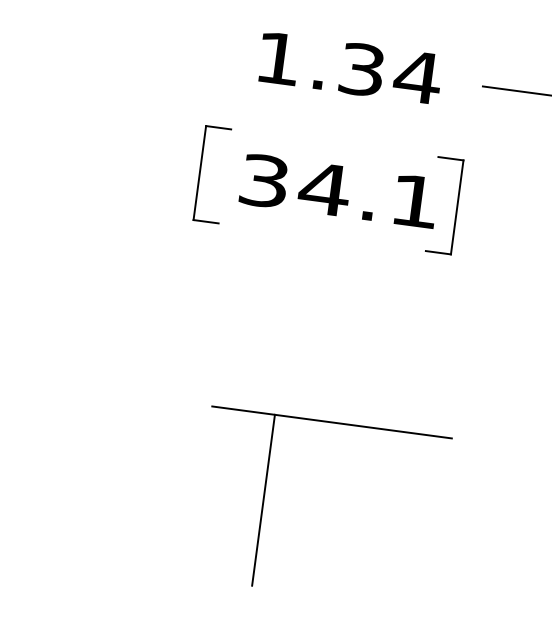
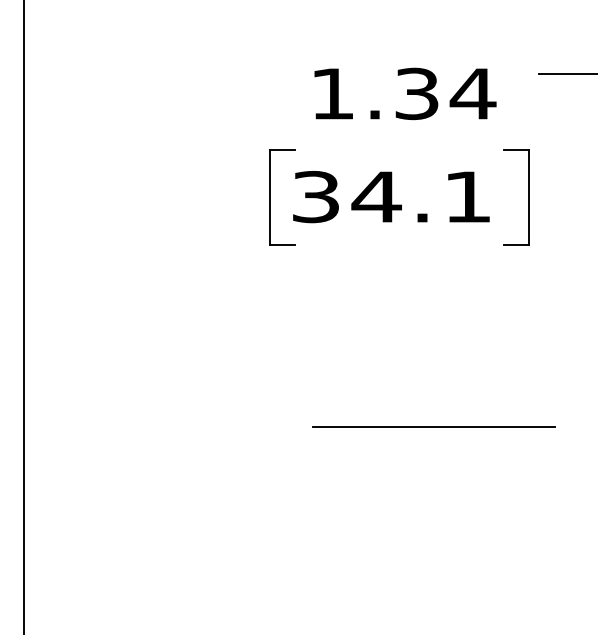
text: (350, 67) -> (405, 93), moved
text: (339, 191) -> (391, 197), moved
line: (263, 499) -> (376, 512), removed

